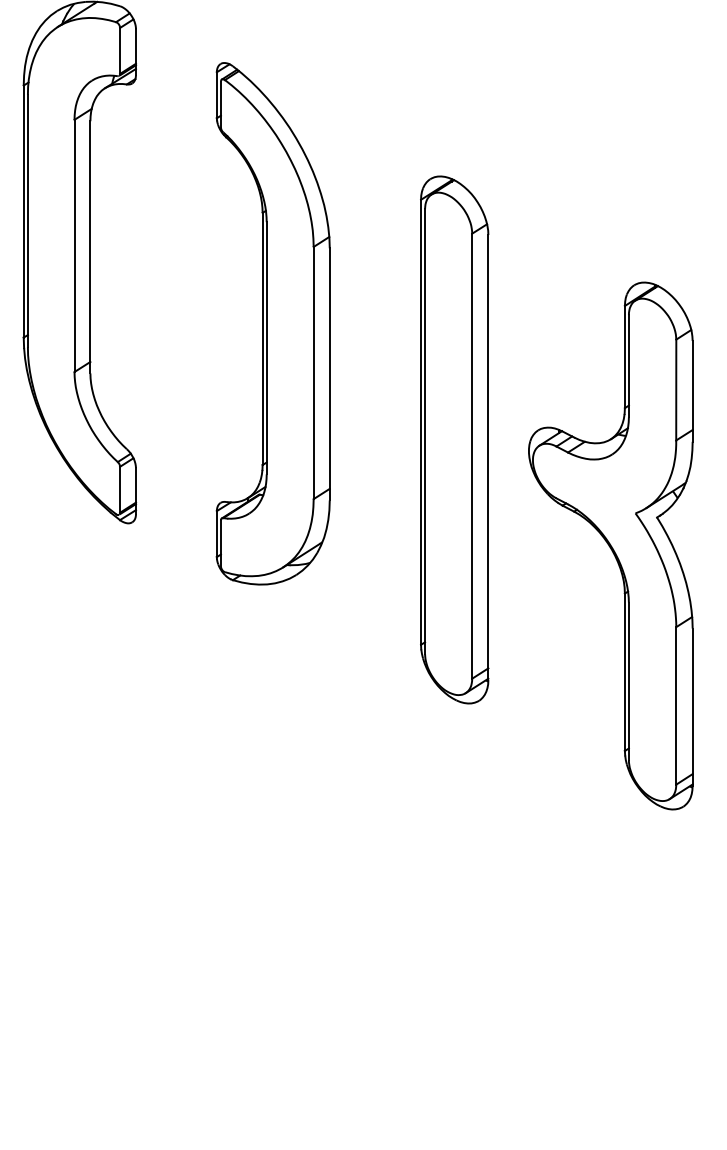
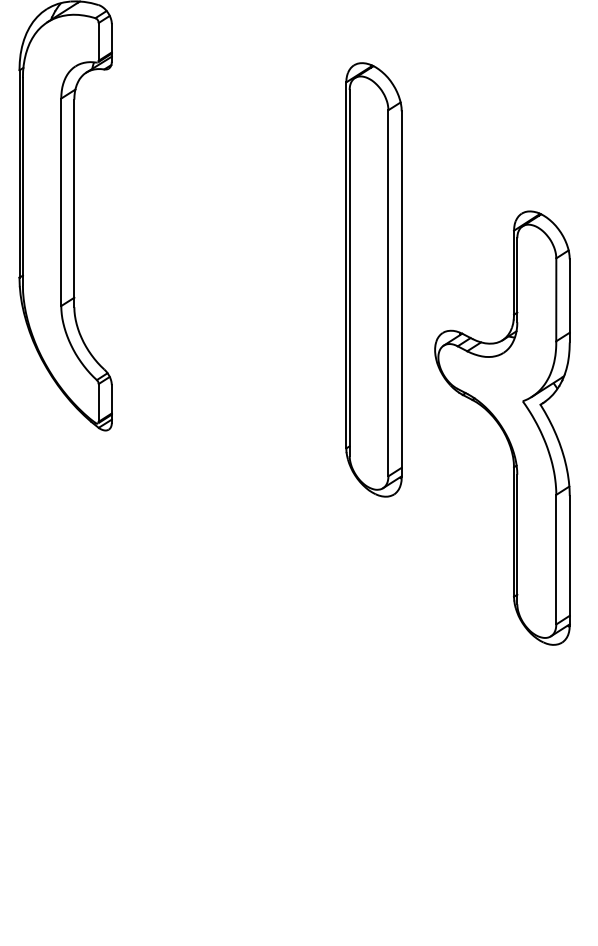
part: (272, 322) -> (224, 265), removed
part: (454, 439) -> (373, 279), moved
part: (610, 545) -> (502, 427), moved

